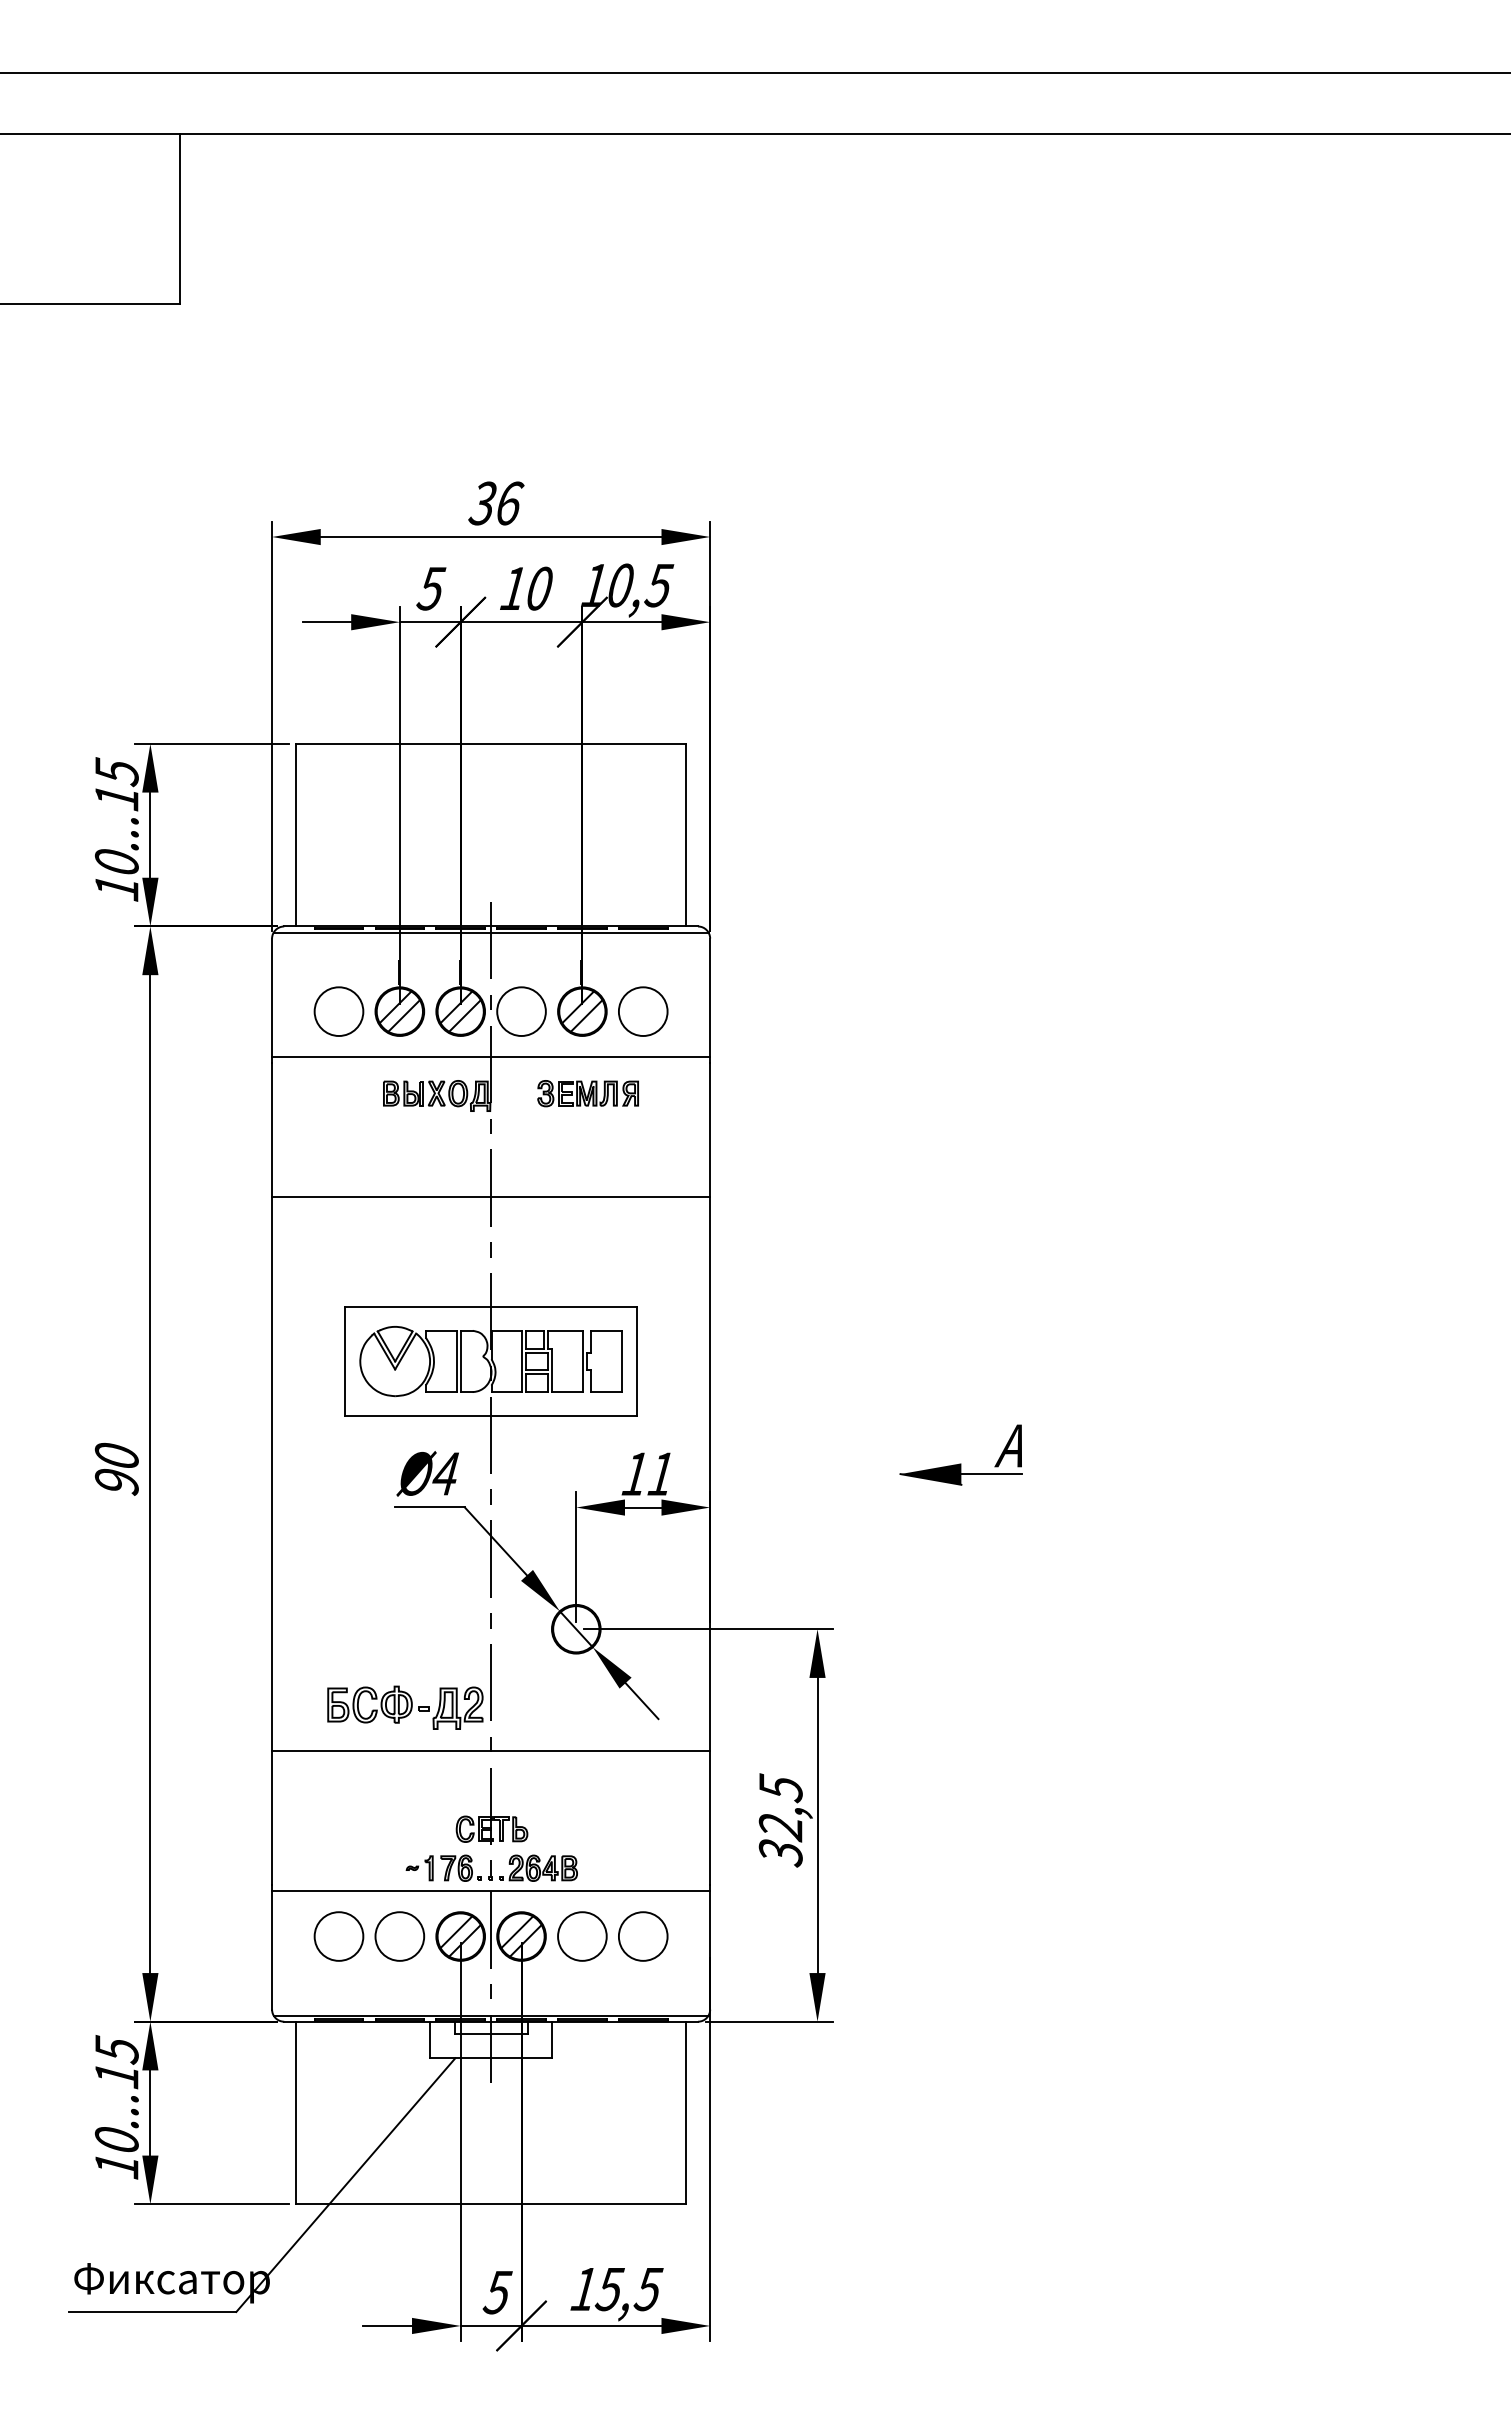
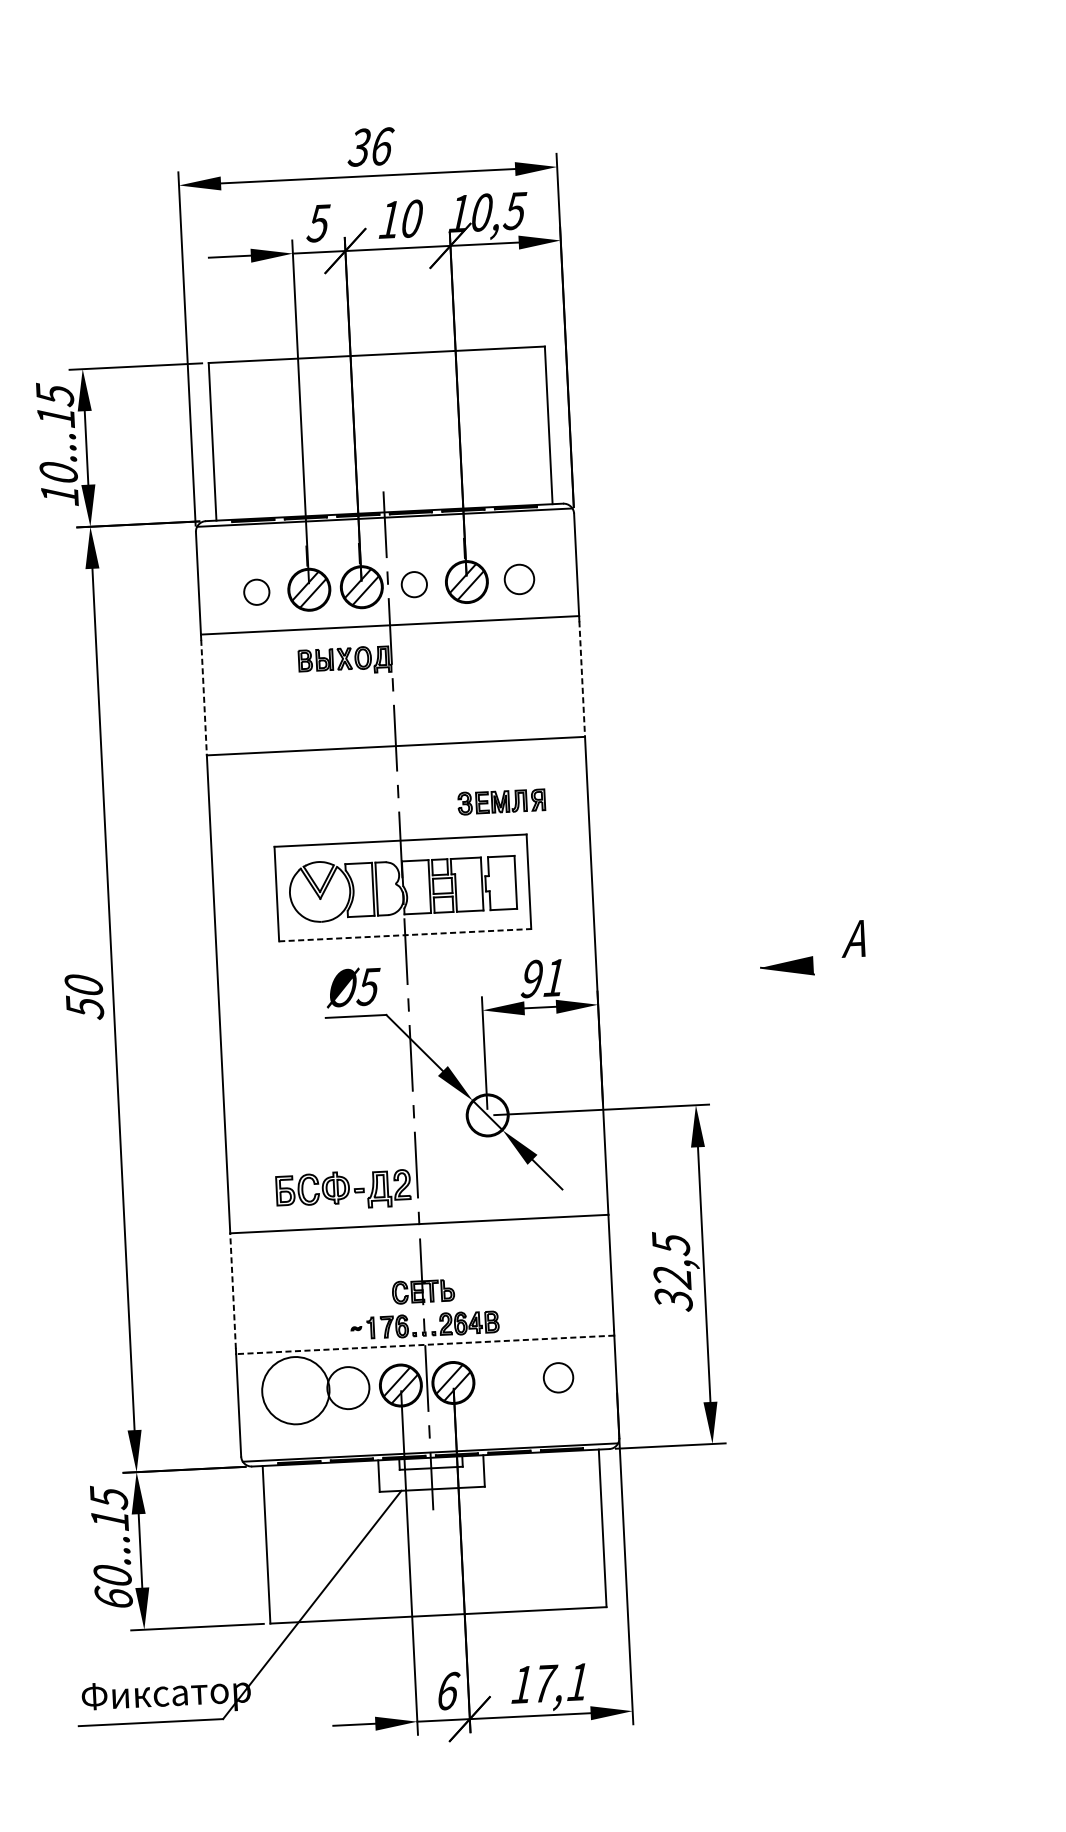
circle: (338, 1011) -> (256, 592), size x0.6
circle: (521, 1011) -> (414, 584), size x0.6
circle: (643, 1011) -> (519, 579), size x0.7
part: (587, 1093) -> (501, 801), moved
line: (272, 1130) -> (204, 697), solid -> dashed
line: (710, 1130) -> (582, 679), solid -> dashed
line: (491, 1416) -> (405, 935), solid -> dashed
text: (445, 1473) -> (368, 986), Ø4 -> Ø5
text: (634, 1474) -> (531, 979), 11 -> 91
line: (991, 1474) -> (839, 964), removed
text: (116, 1482) -> (84, 1008), 90 -> 50
line: (272, 1817) -> (233, 1290), solid -> dashed
line: (490, 1890) -> (424, 1344), solid -> dashed
circle: (338, 1936) -> (295, 1390), size x1.6
circle: (582, 1936) -> (506, 1380), removed
circle: (643, 1936) -> (558, 1377), size x0.7
text: (116, 2164) -> (113, 1596), 10...15 -> 60...15
text: (628, 2289) -> (560, 1683), 15,5 -> 17,1
text: (497, 2292) -> (447, 1691), 5 -> 6

